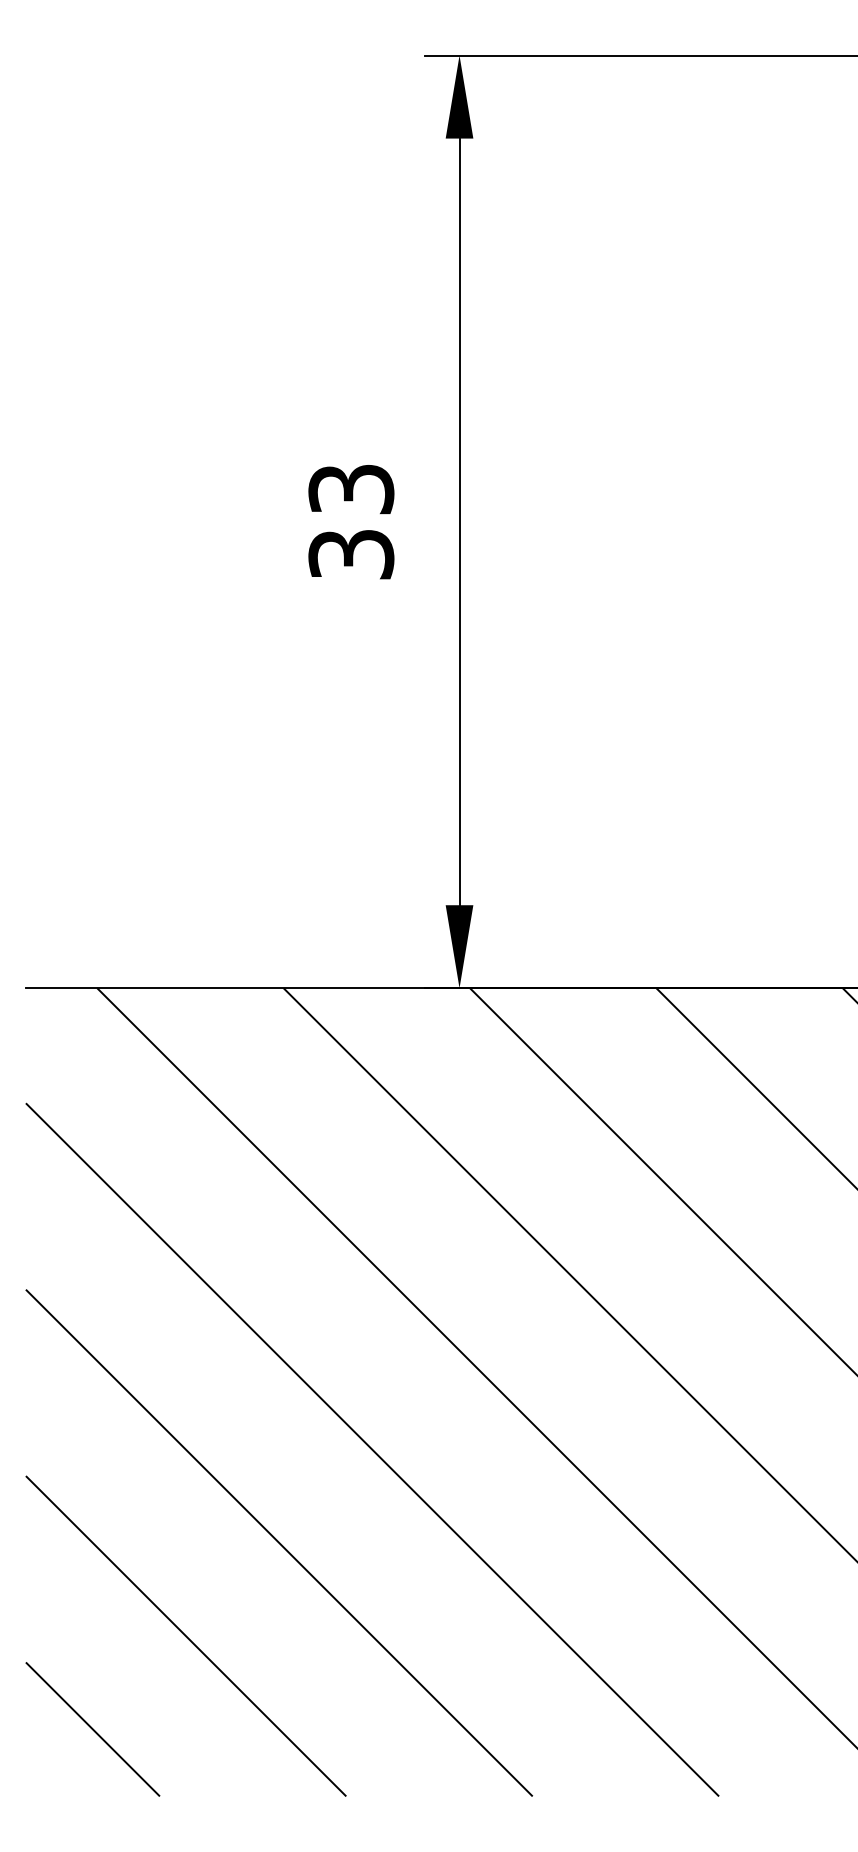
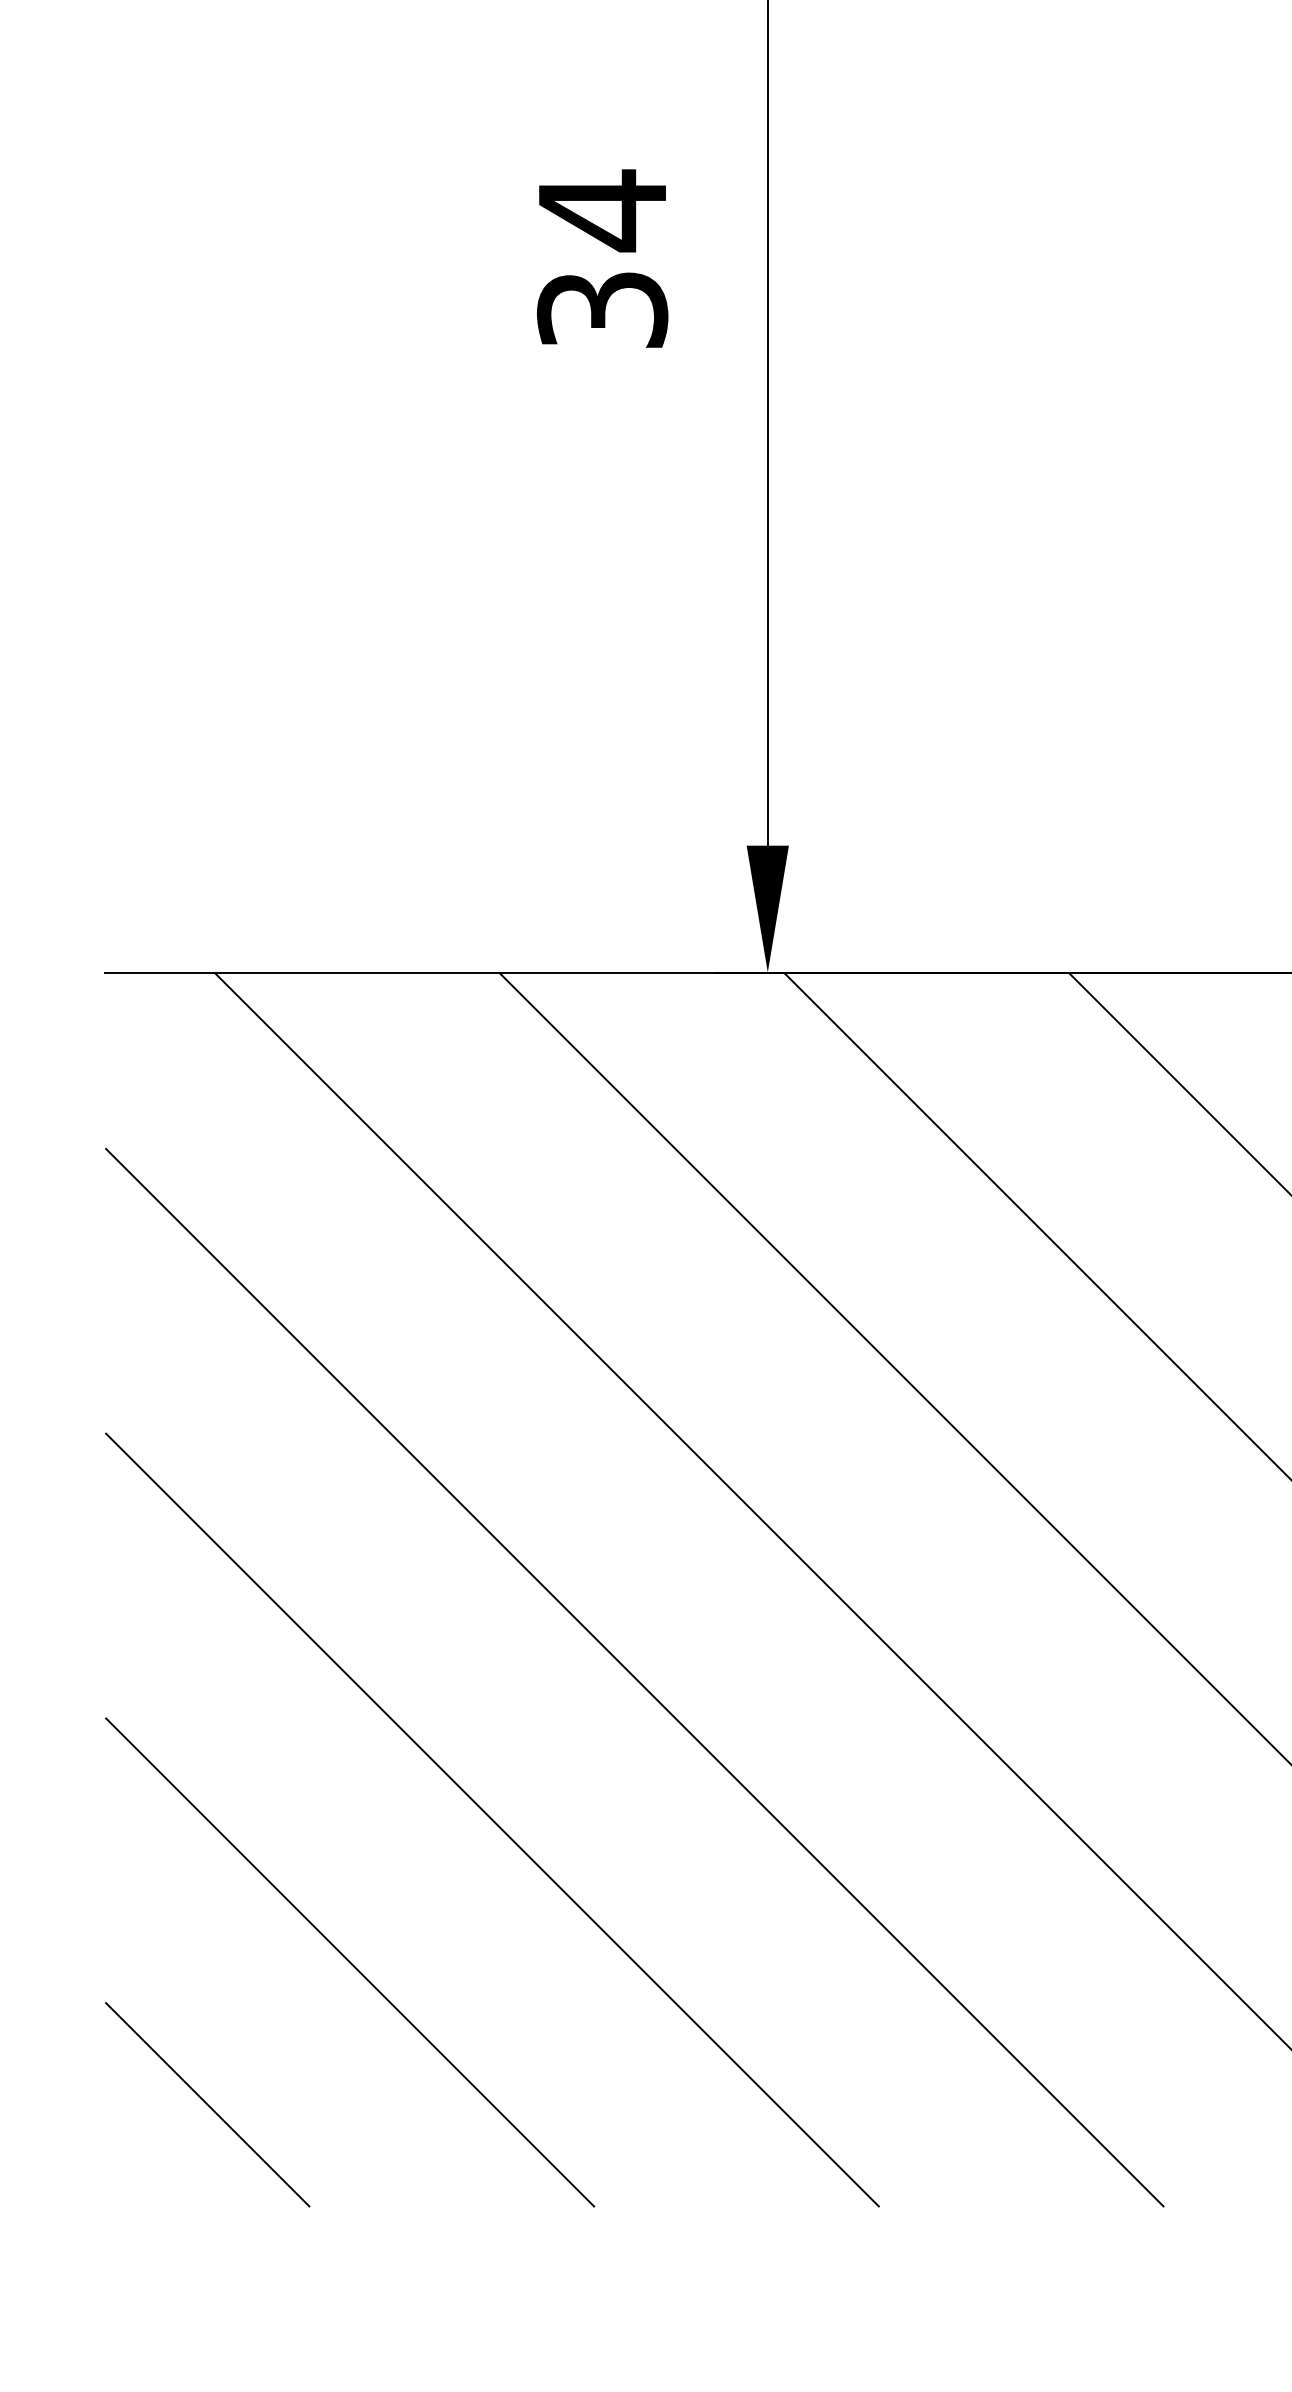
text: (351, 489) -> (602, 210), 33 -> 34

